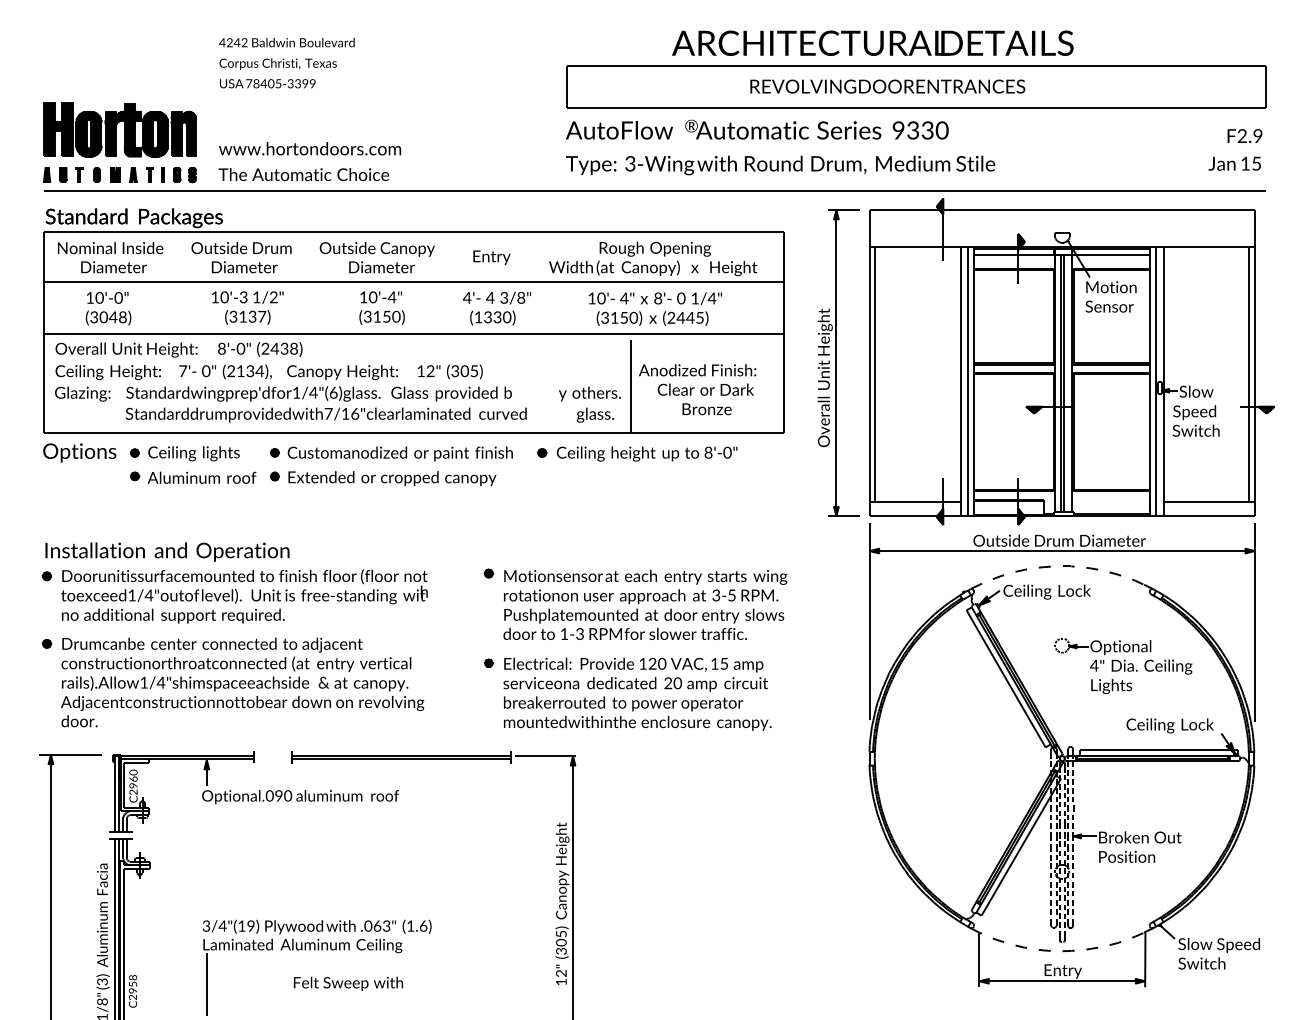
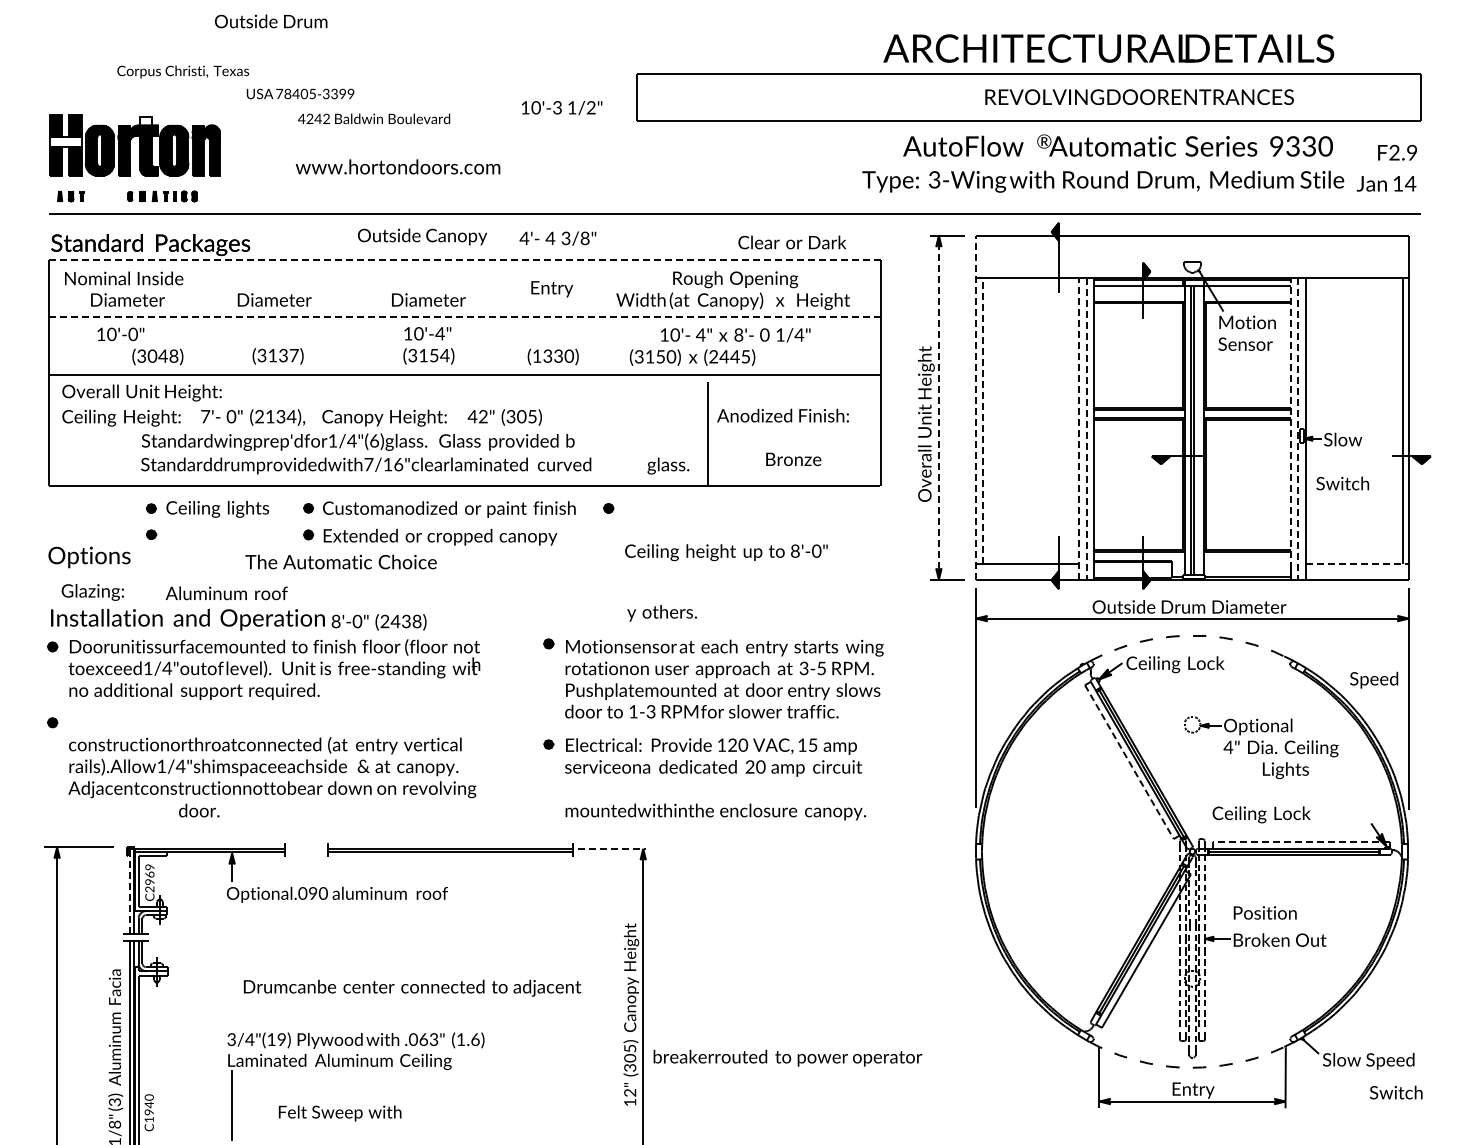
text: (287, 42) -> (374, 118), moved
text: (872, 43) -> (1108, 48), moved
text: (277, 63) -> (182, 71), moved
text: (887, 85) -> (1139, 96), moved
fill: (129, 108) -> (145, 121), removed
fill: (58, 126) -> (65, 141), removed
text: (756, 129) -> (1117, 145), moved
text: (309, 148) -> (397, 166), moved
text: (1256, 163) -> (1410, 183), 15 -> 14
text: (780, 165) -> (1103, 181), moved
text: (303, 174) -> (340, 561), moved
part: (62, 175) -> (70, 196), size x0.6
part: (144, 175) -> (162, 196), size x0.6
line: (413, 232) -> (464, 260), solid -> dashed
text: (241, 248) -> (271, 21), moved
text: (377, 248) -> (422, 236), moved
line: (413, 281) -> (464, 316), solid -> dashed
text: (247, 297) -> (561, 107), moved
text: (496, 297) -> (557, 238), moved
text: (395, 316) -> (444, 355), (3150) -> (3154)
text: (108, 317) -> (157, 356), moved
text: (652, 318) -> (692, 357), moved
text: (259, 349) -> (378, 622), moved
line: (836, 363) -> (938, 407), solid -> dashed
line: (869, 363) -> (976, 407), solid -> dashed
text: (420, 371) -> (472, 416), 12" -> 42"
line: (875, 374) -> (982, 420), solid -> dashed
line: (960, 381) -> (1078, 428), solid -> dashed
line: (967, 381) -> (1086, 428), solid -> dashed
line: (1149, 381) -> (1290, 428), solid -> dashed
line: (1156, 381) -> (1298, 428), solid -> dashed
text: (705, 389) -> (791, 242), moved
text: (82, 394) -> (92, 592), moved
text: (589, 394) -> (661, 613), moved
text: (1195, 412) -> (1374, 679), moved
text: (79, 452) -> (89, 557), moved
text: (647, 453) -> (726, 552), moved
text: (201, 477) -> (226, 593), moved
line: (1209, 501) -> (1357, 563), solid -> dashed
text: (212, 644) -> (412, 987), moved
line: (1006, 679) -> (1129, 762), solid -> dashed
text: (1111, 686) -> (1285, 770), moved
text: (623, 703) -> (787, 1057), moved
text: (79, 721) -> (199, 810), moved
text: (1170, 725) -> (1261, 814), moved
line: (1159, 749) -> (1301, 841), solid -> dashed
line: (545, 755) -> (612, 848), solid -> dashed
text: (134, 772) -> (150, 867), C2960 -> C2969
line: (115, 794) -> (129, 891), solid -> dashed
text: (1126, 856) -> (1264, 912), moved
text: (1201, 963) -> (1395, 1092), moved
text: (347, 983) -> (339, 1113), moved
text: (132, 987) -> (148, 1108), C2958 -> C1940

